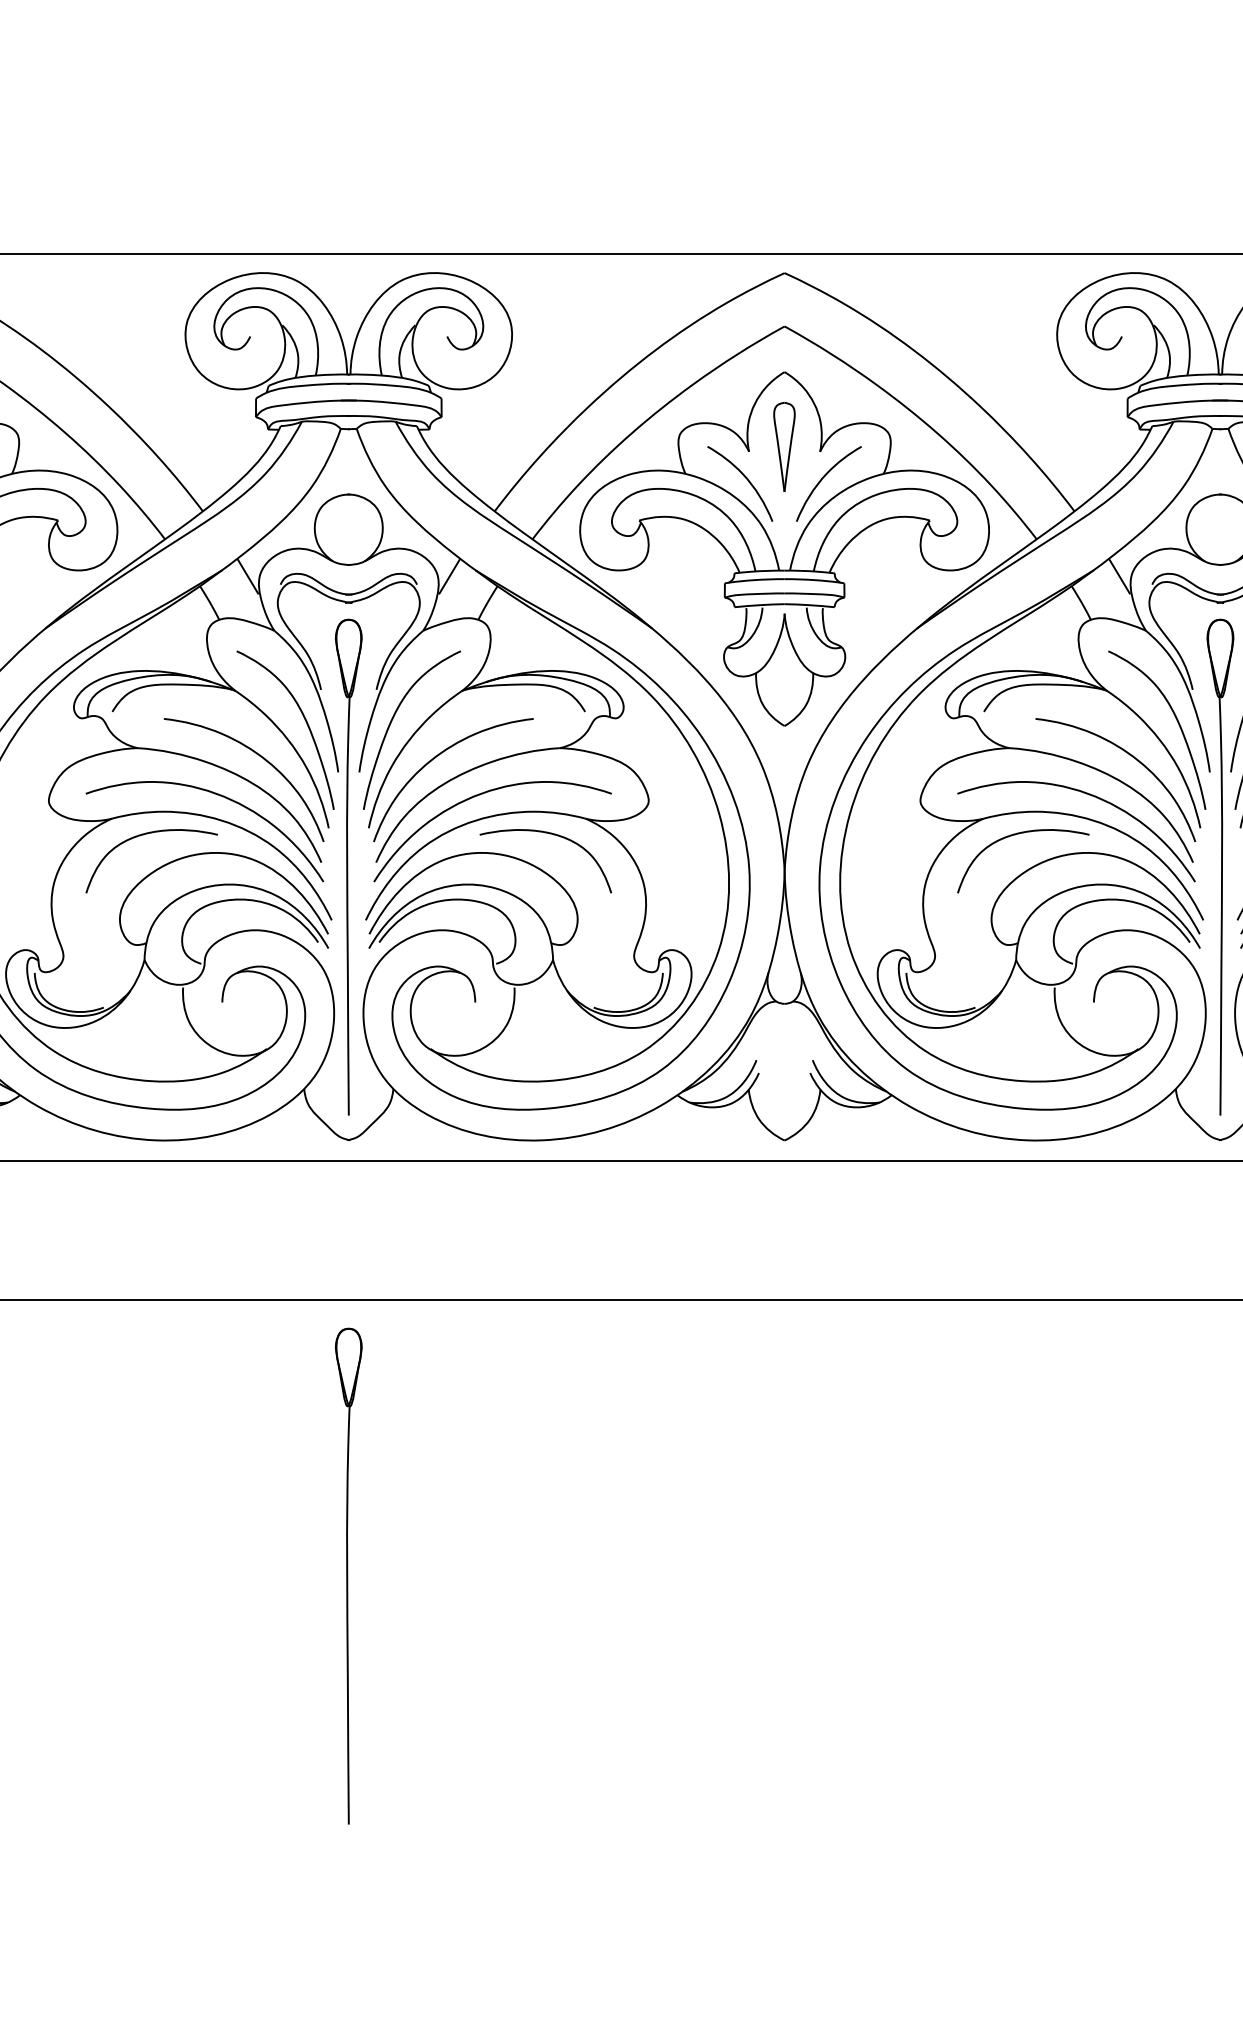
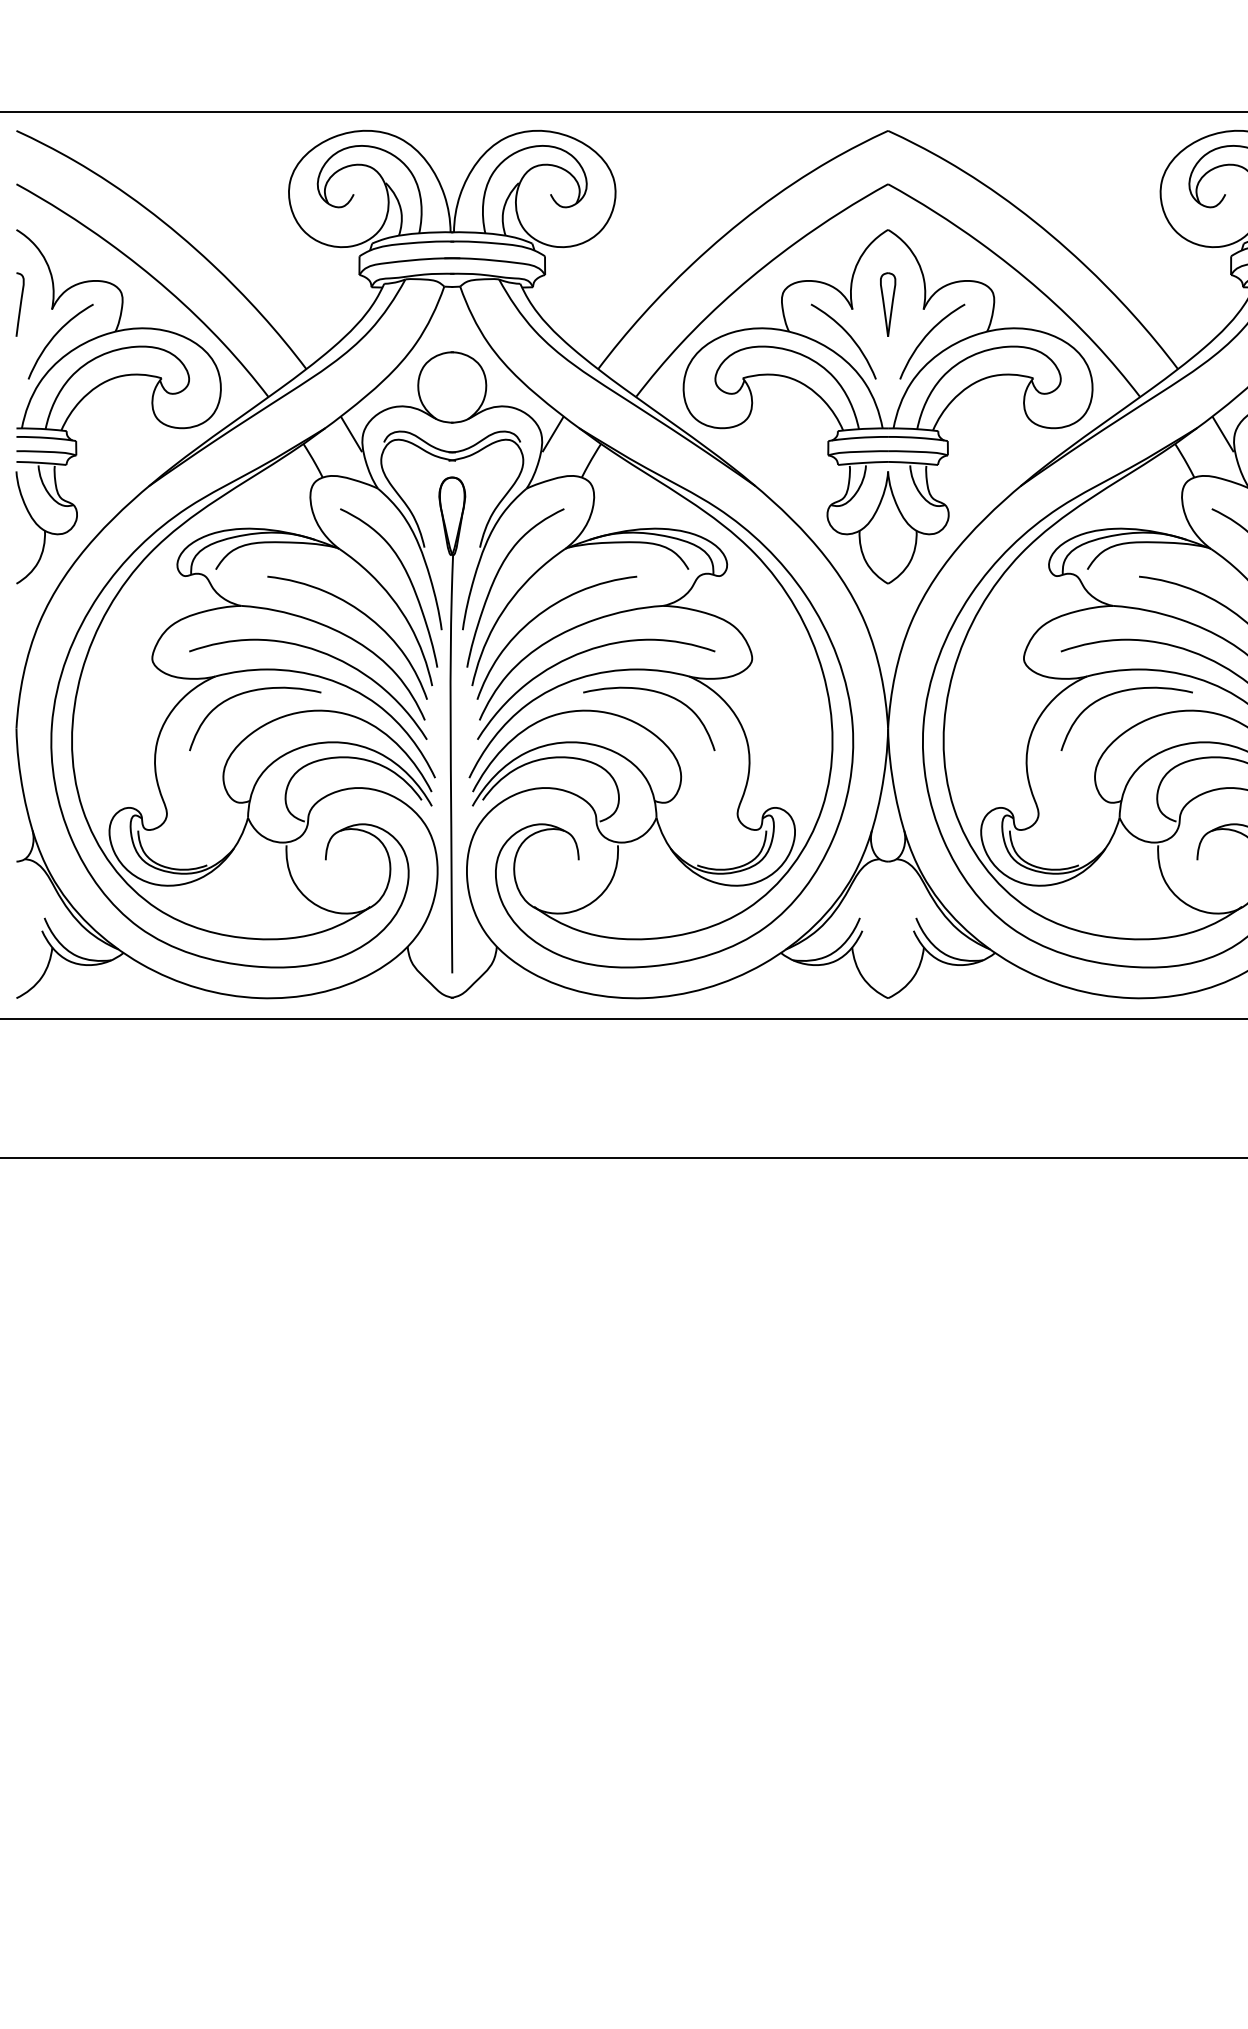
part: (785, 446) -> (888, 304), size x0.71
part: (349, 1575) -> (452, 1433), removed

